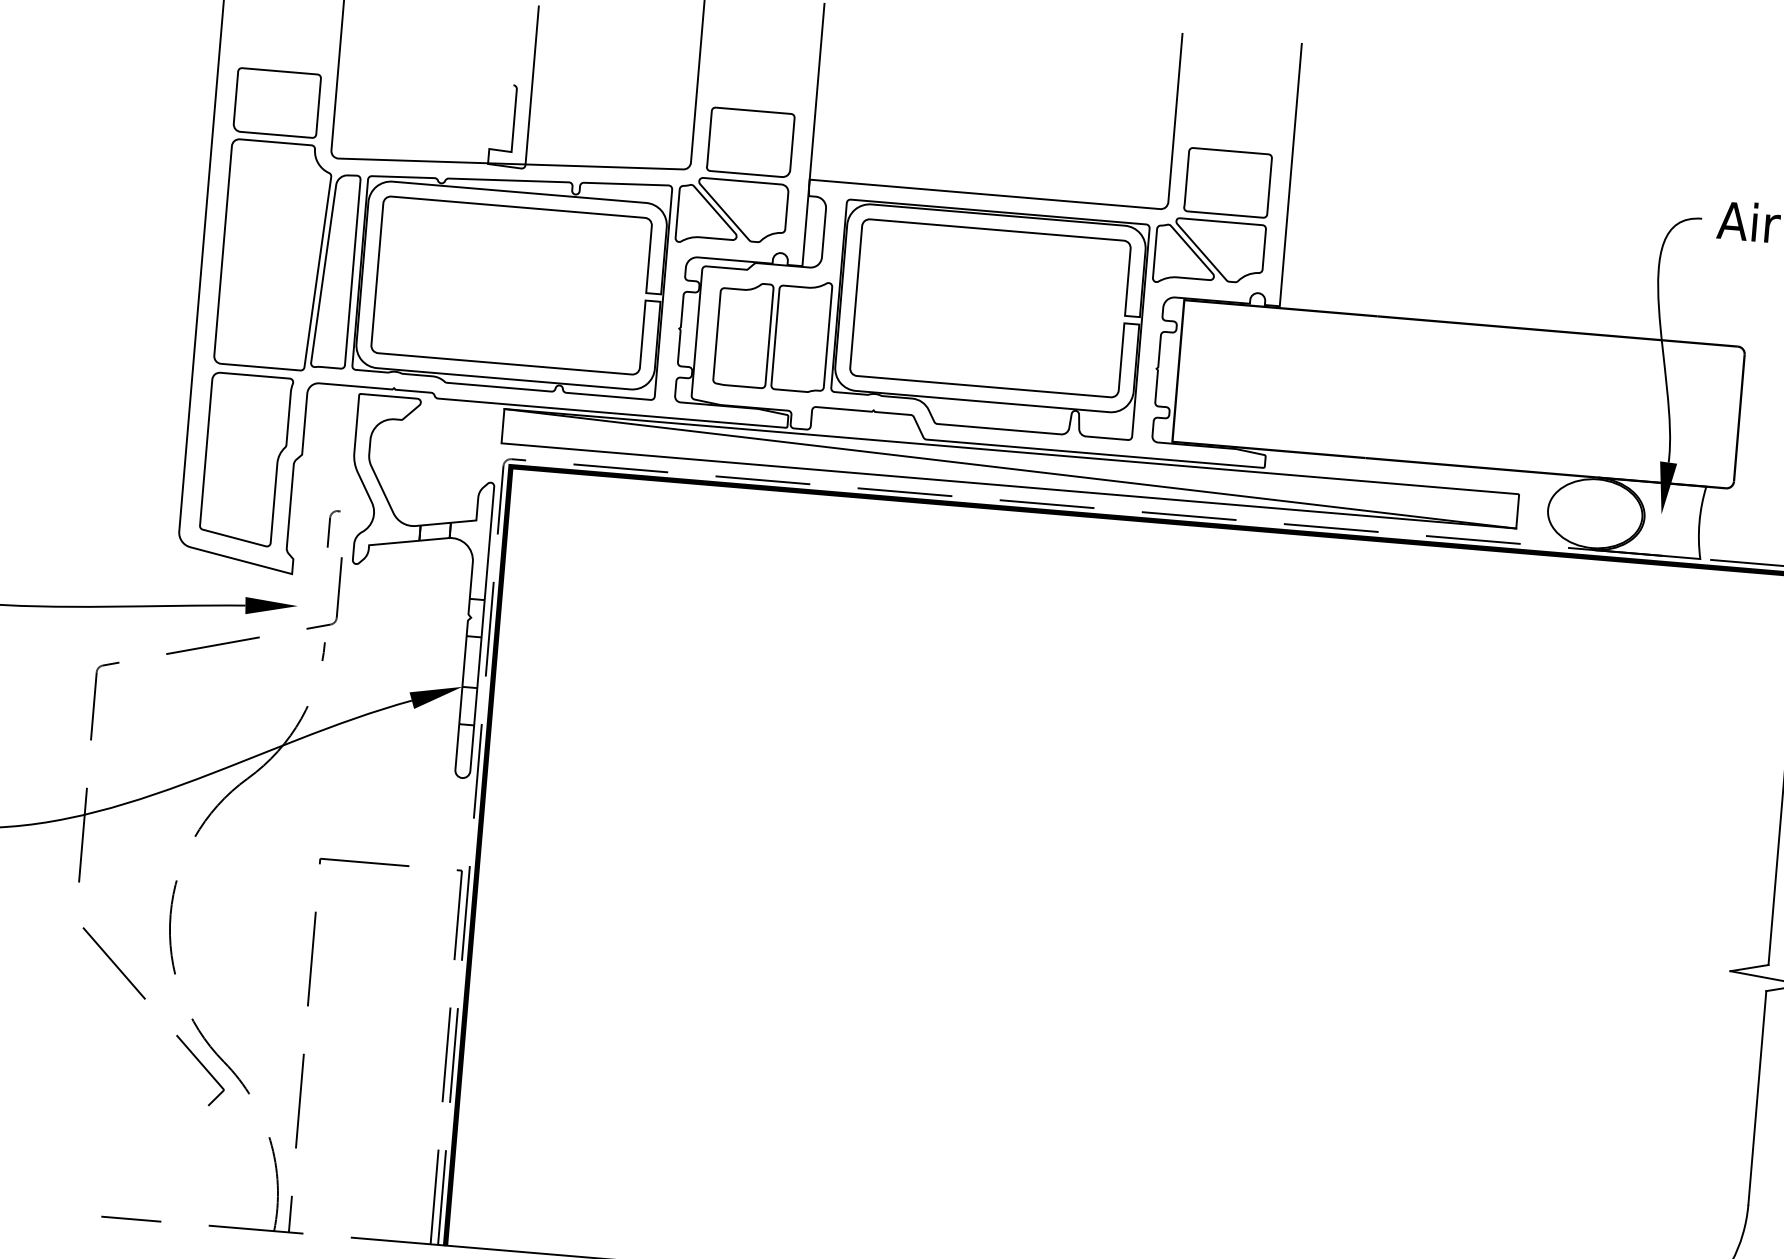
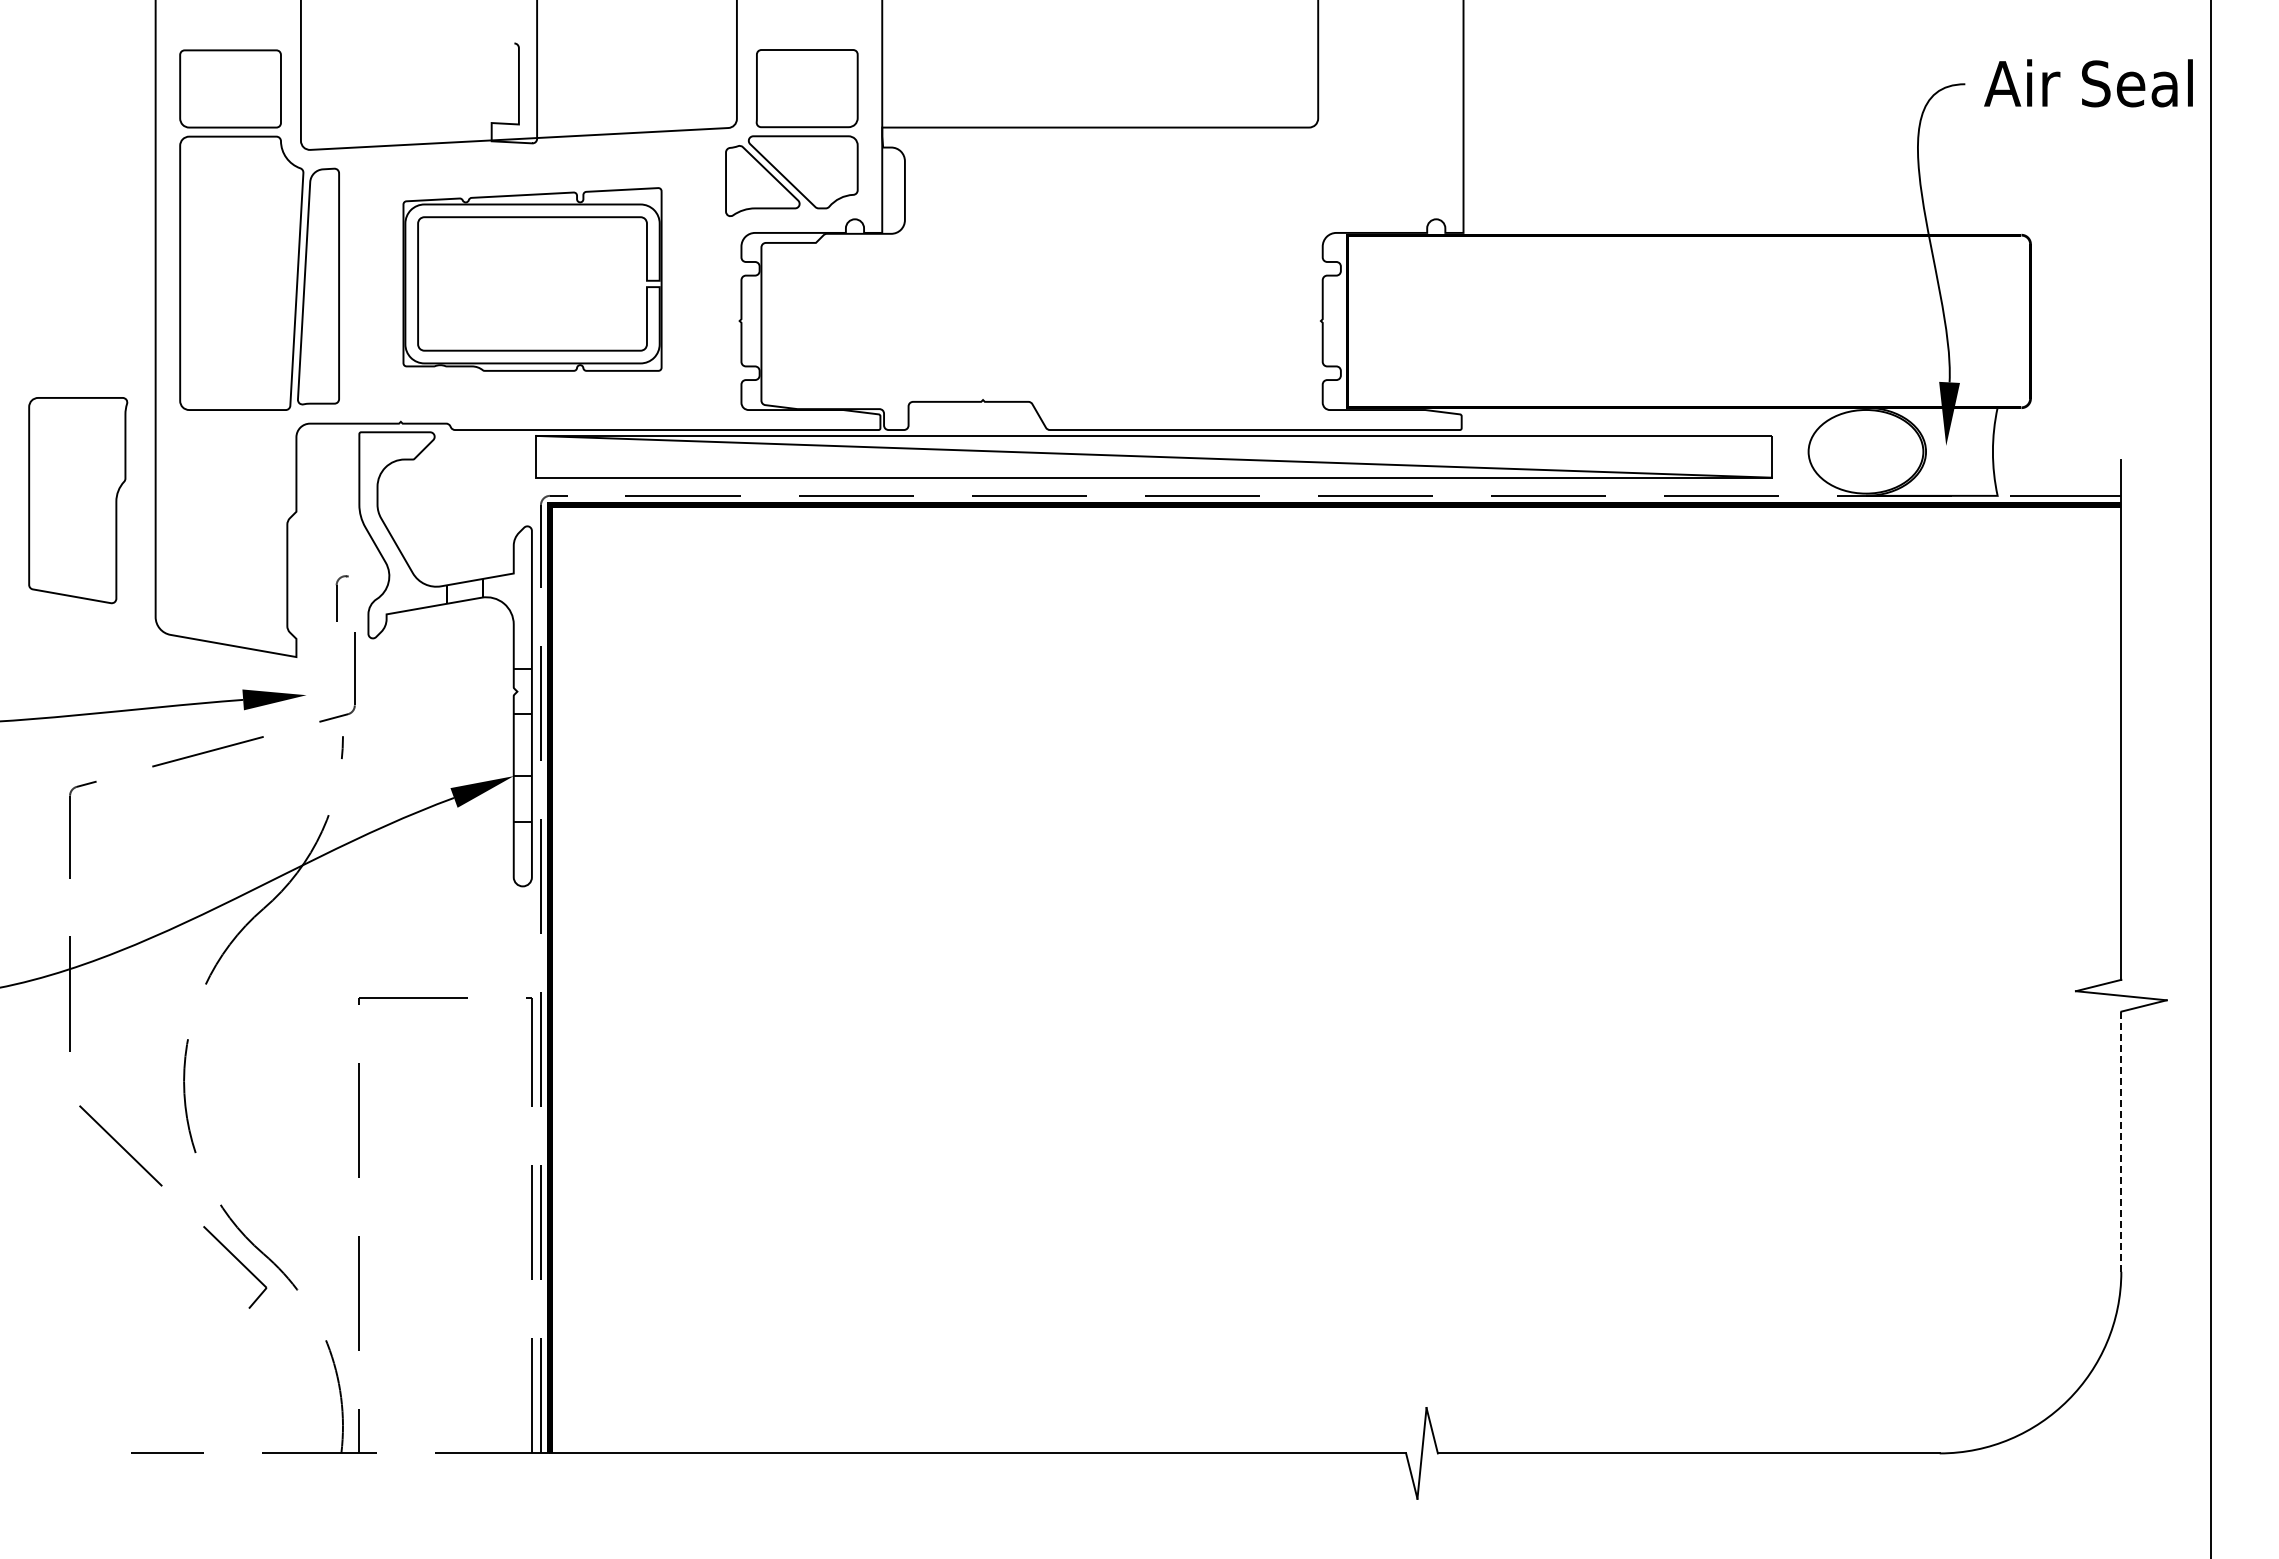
part: (991, 279) -> (1112, 229), removed
part: (512, 280) -> (532, 279), size x0.7
part: (246, 459) -> (78, 500), moved
line: (1757, 1097) -> (2121, 1141), solid -> dashed

